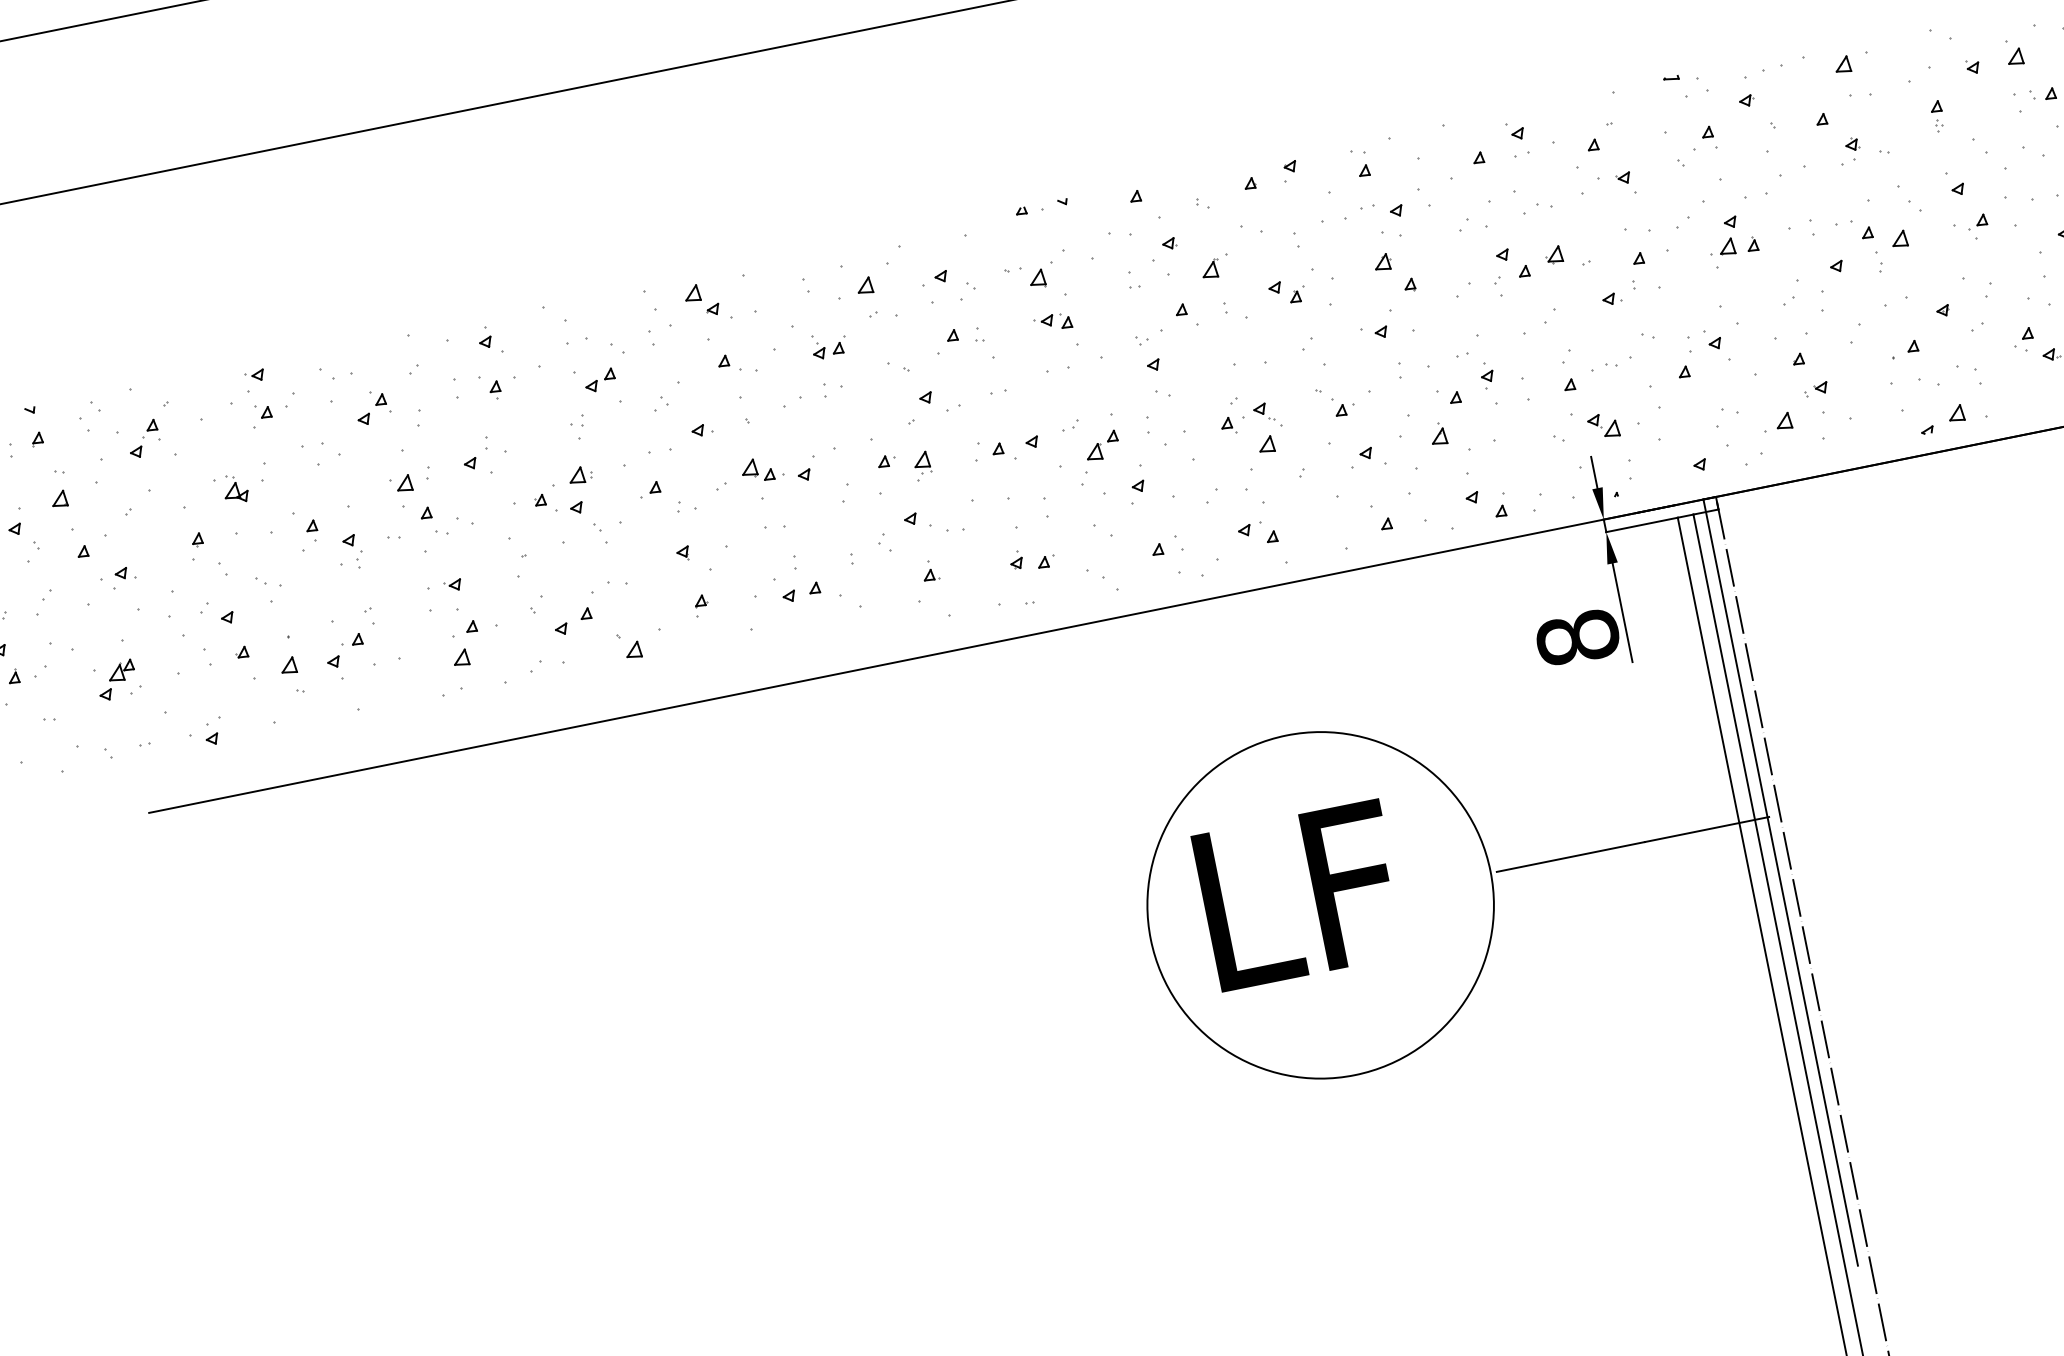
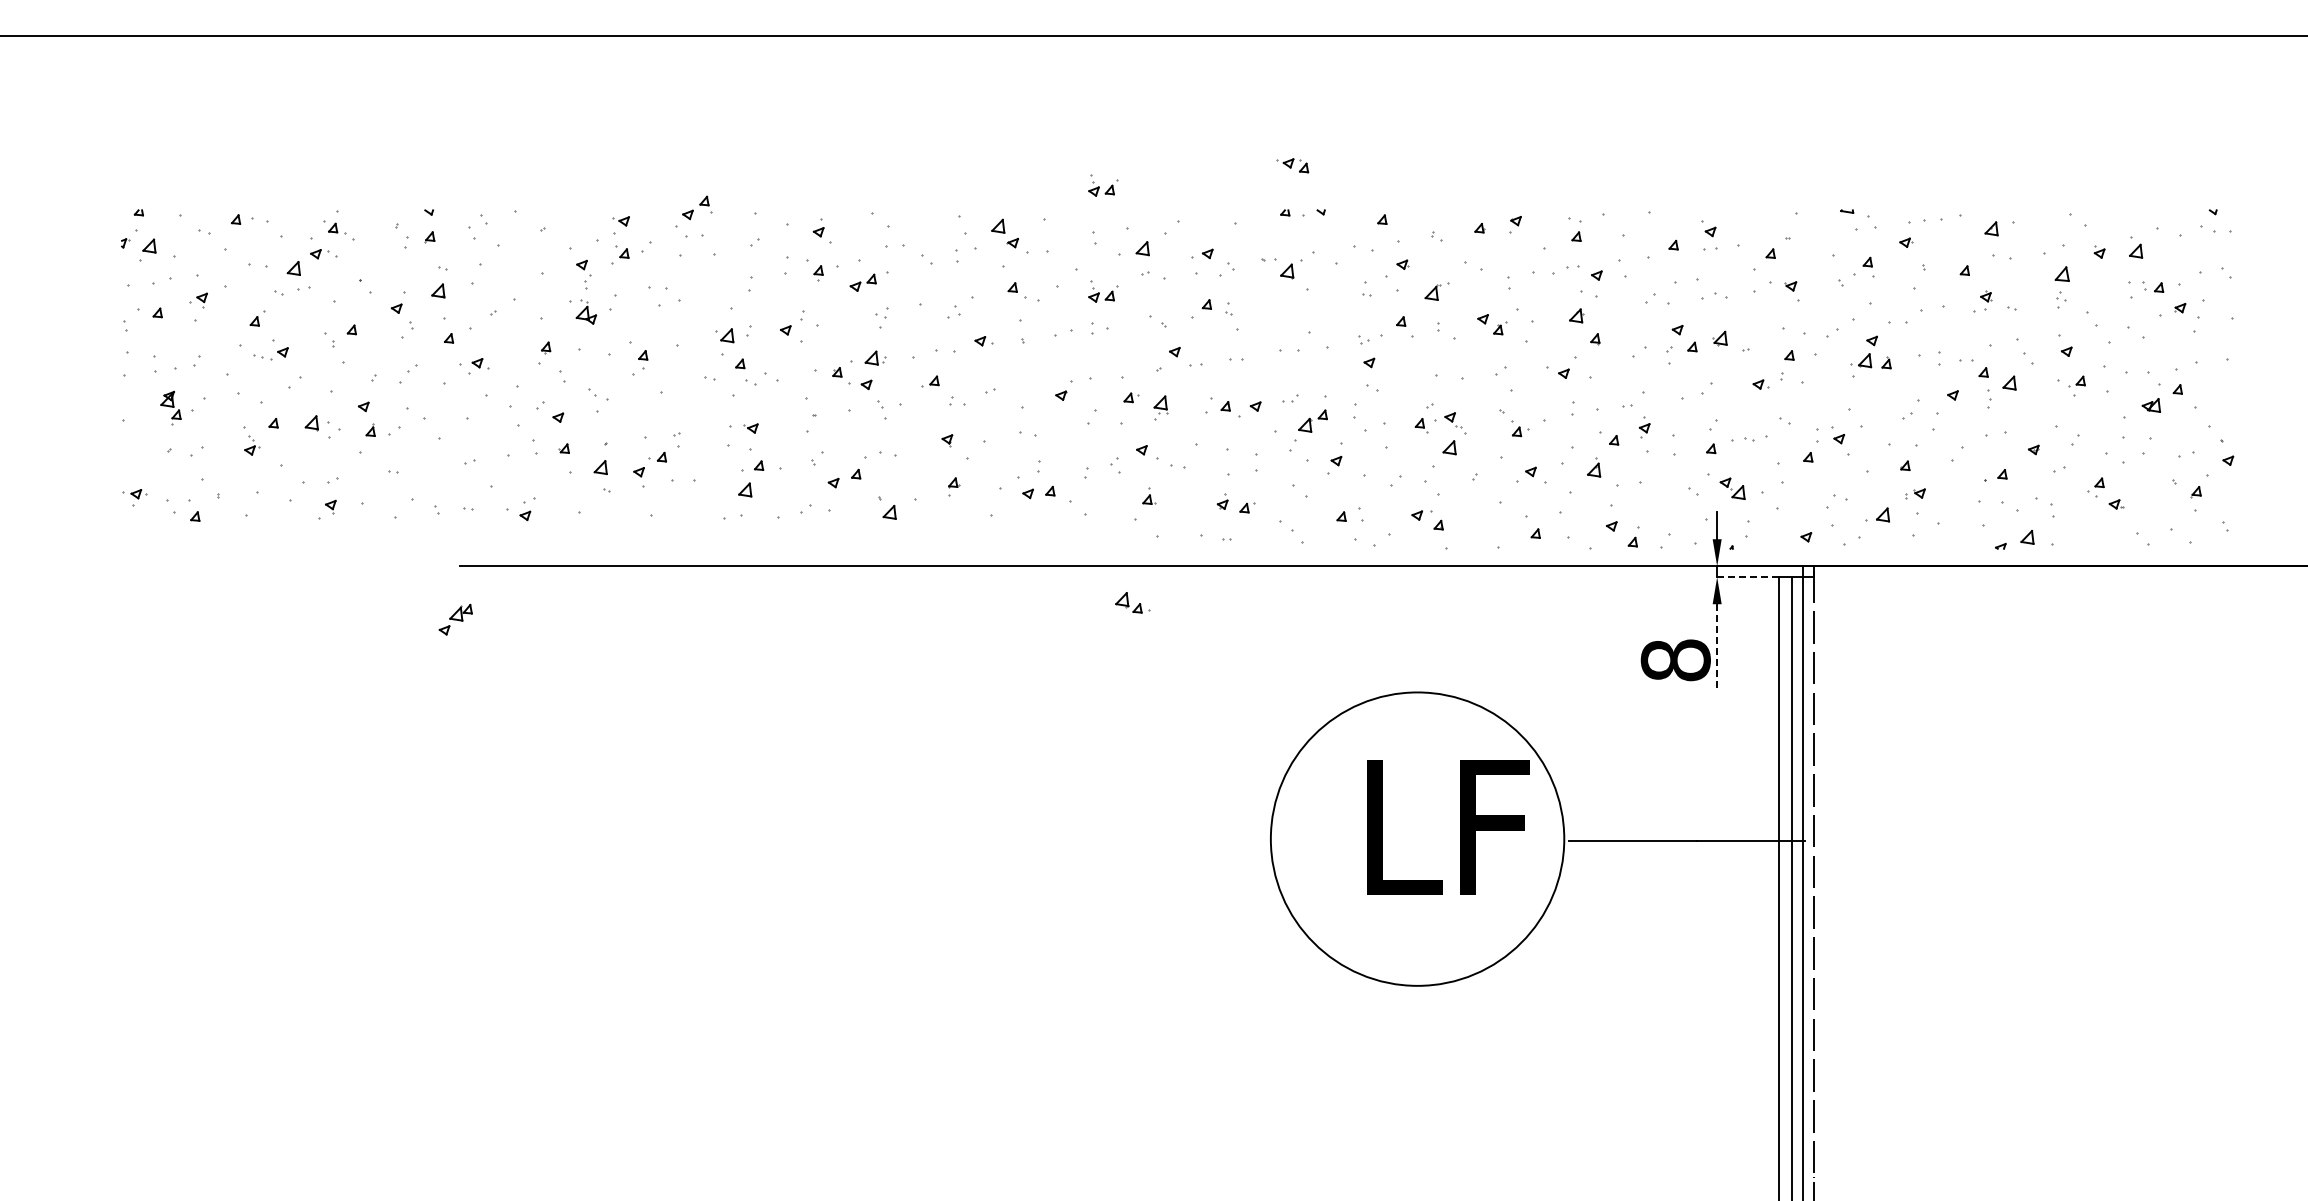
part: (1937, 116) -> (2061, 287), size x1.6
part: (804, 222) -> (1103, 185), added
part: (1052, 322) -> (1292, 165), moved
part: (599, 380) -> (862, 282), moved
part: (373, 408) -> (697, 207), moved
part: (143, 438) -> (518, 254), removed
part: (761, 469) -> (1132, 602), moved
line: (1641, 525) -> (1747, 577), solid -> dashed
part: (353, 551) -> (583, 274), moved
line: (1622, 612) -> (1717, 646), solid -> dashed
part: (116, 680) -> (455, 619), moved
text: (1300, 895) -> (1448, 827), moved

